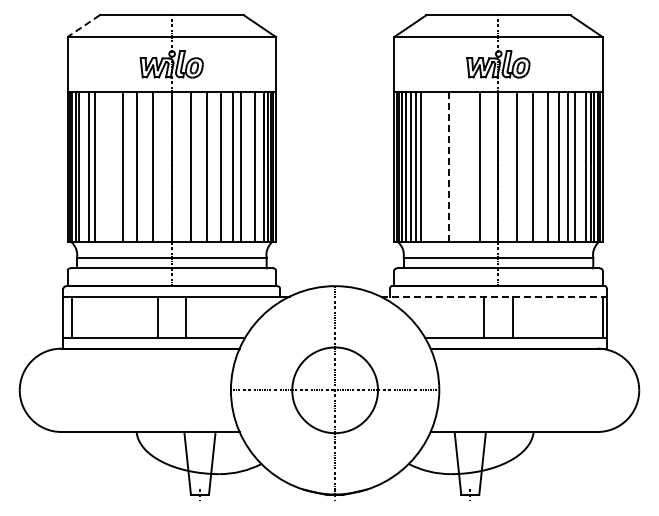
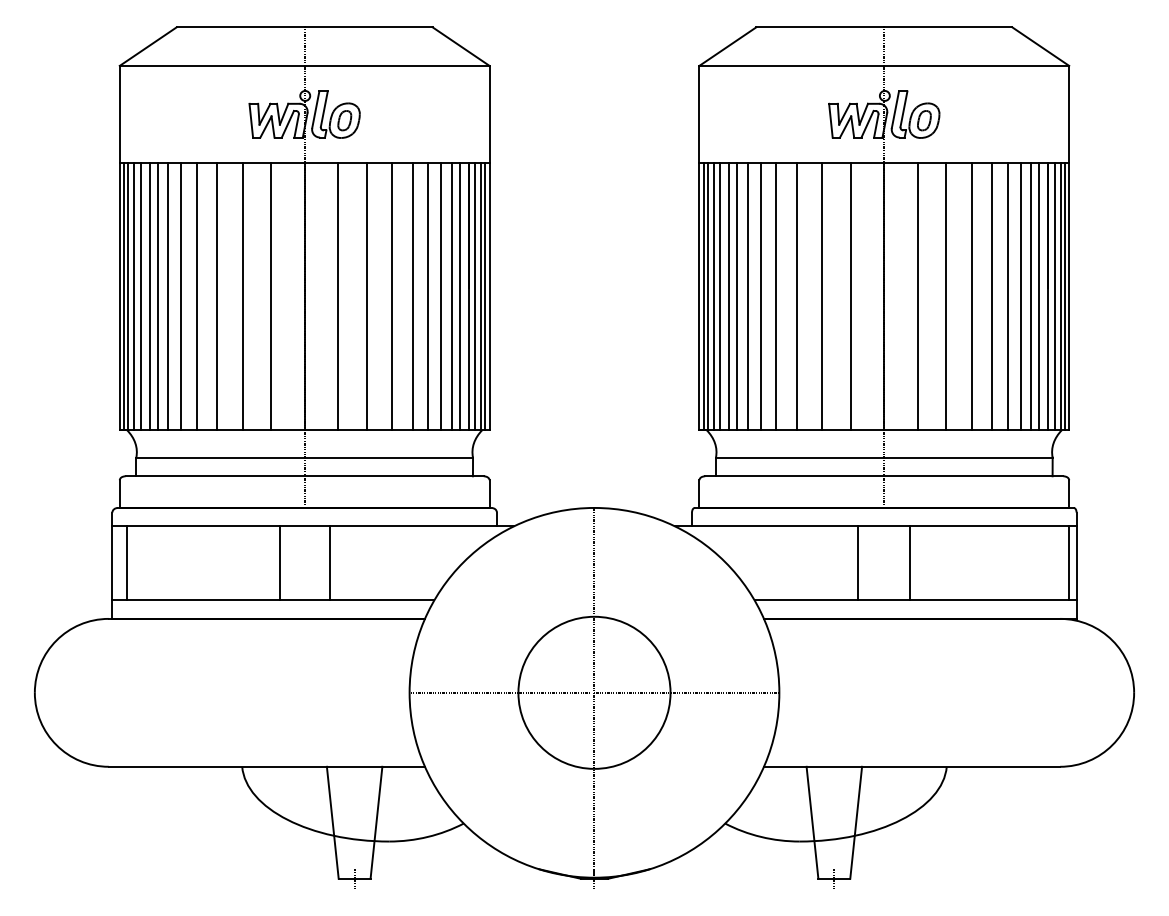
line: (83, 26) -> (147, 47), dashed -> solid
line: (84, 166) -> (149, 295), added
line: (102, 166) -> (181, 295), added
line: (110, 166) -> (195, 295), added
line: (248, 166) -> (440, 295), added
line: (259, 166) -> (460, 295), added
line: (428, 166) -> (760, 295), added
line: (437, 166) -> (776, 295), added
line: (449, 166) -> (797, 295), dashed -> solid
line: (581, 166) -> (1031, 295), added
line: (463, 167) -> (822, 297), added
line: (494, 296) -> (877, 526), dashed -> solid

